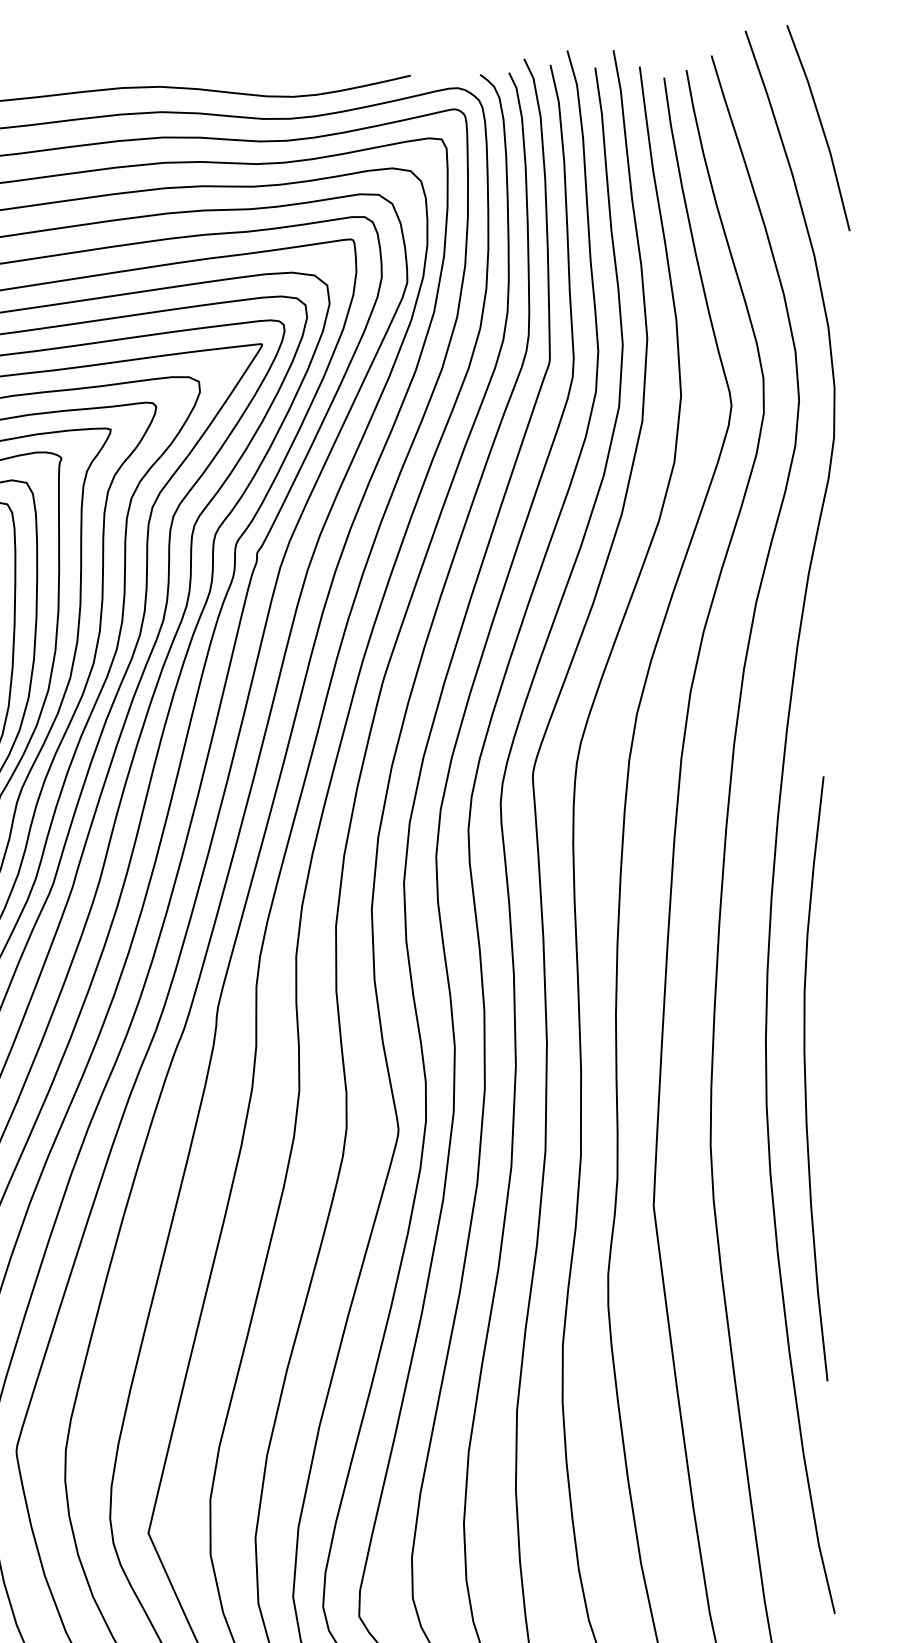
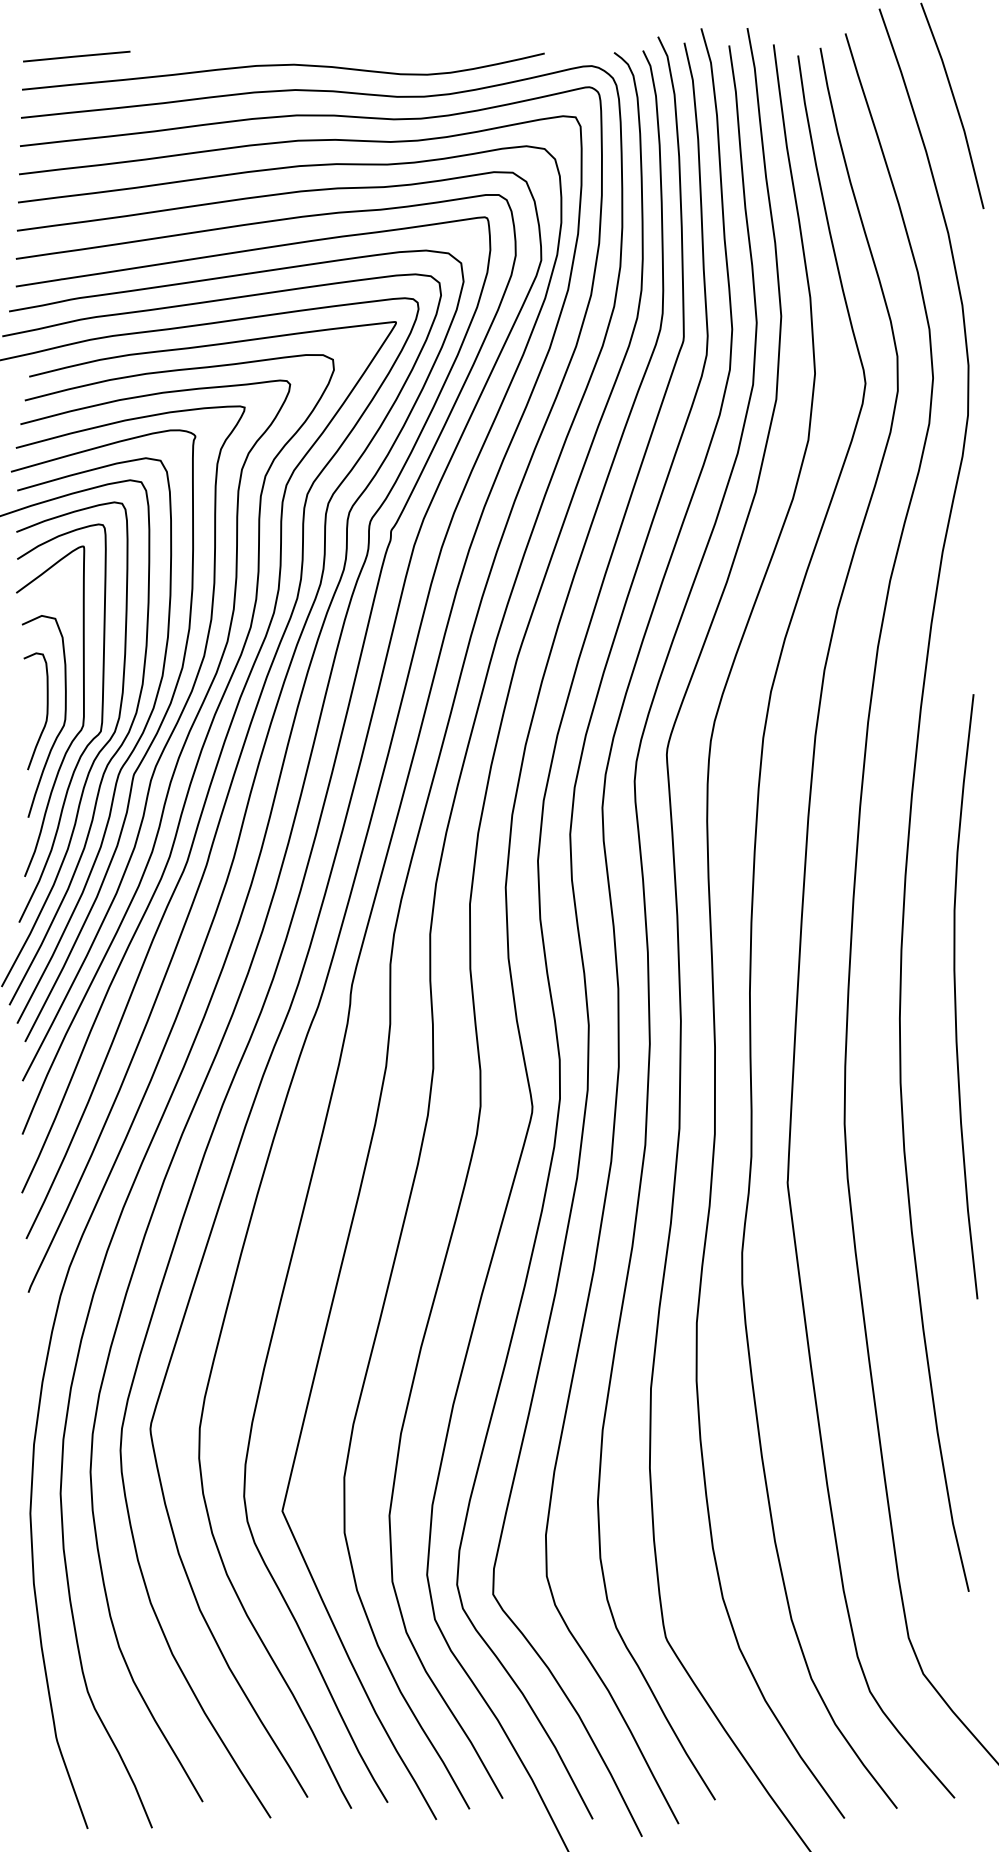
curve: (806, 1078) -> (956, 996), moved

